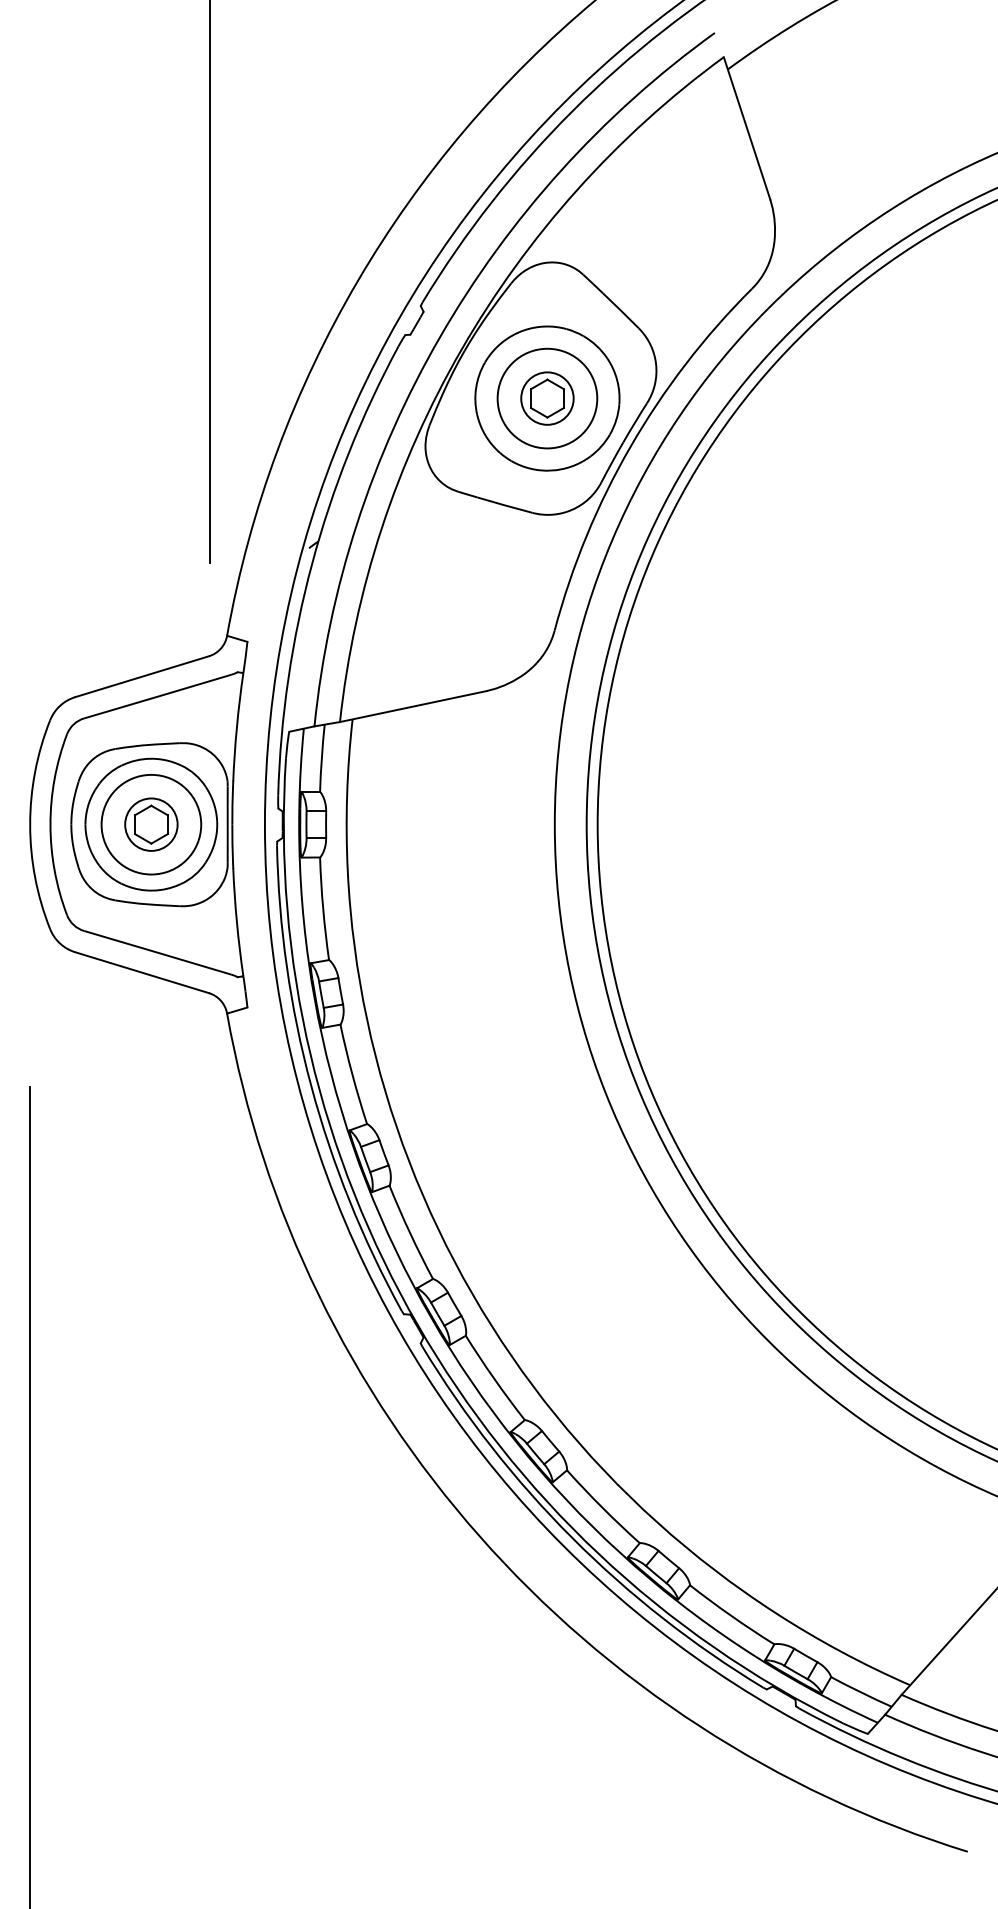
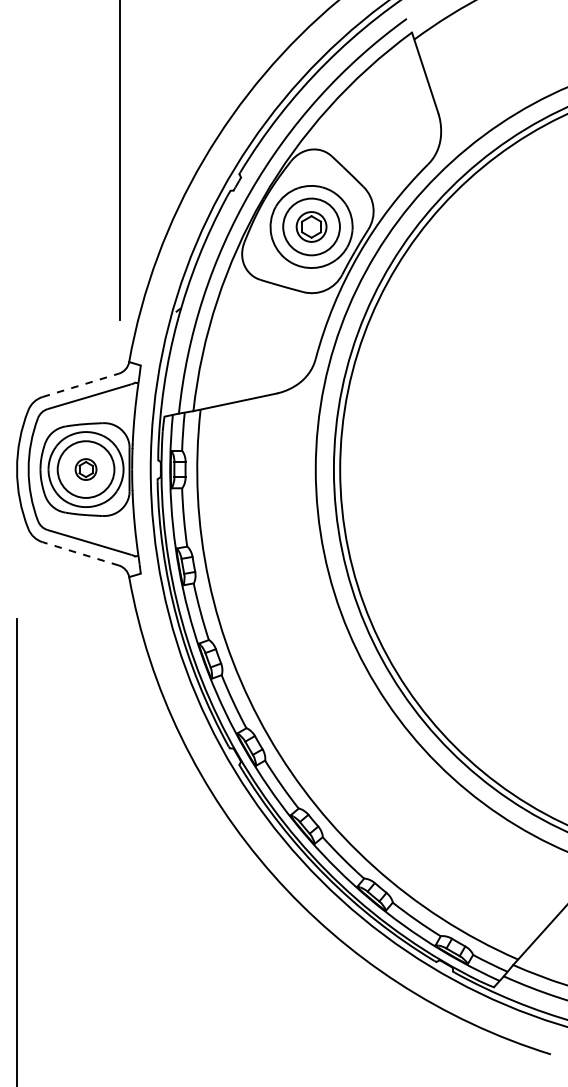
line: (141, 677) -> (80, 385), solid -> dashed
part: (150, 824) -> (85, 469), size x0.7
line: (141, 972) -> (80, 553), solid -> dashed

